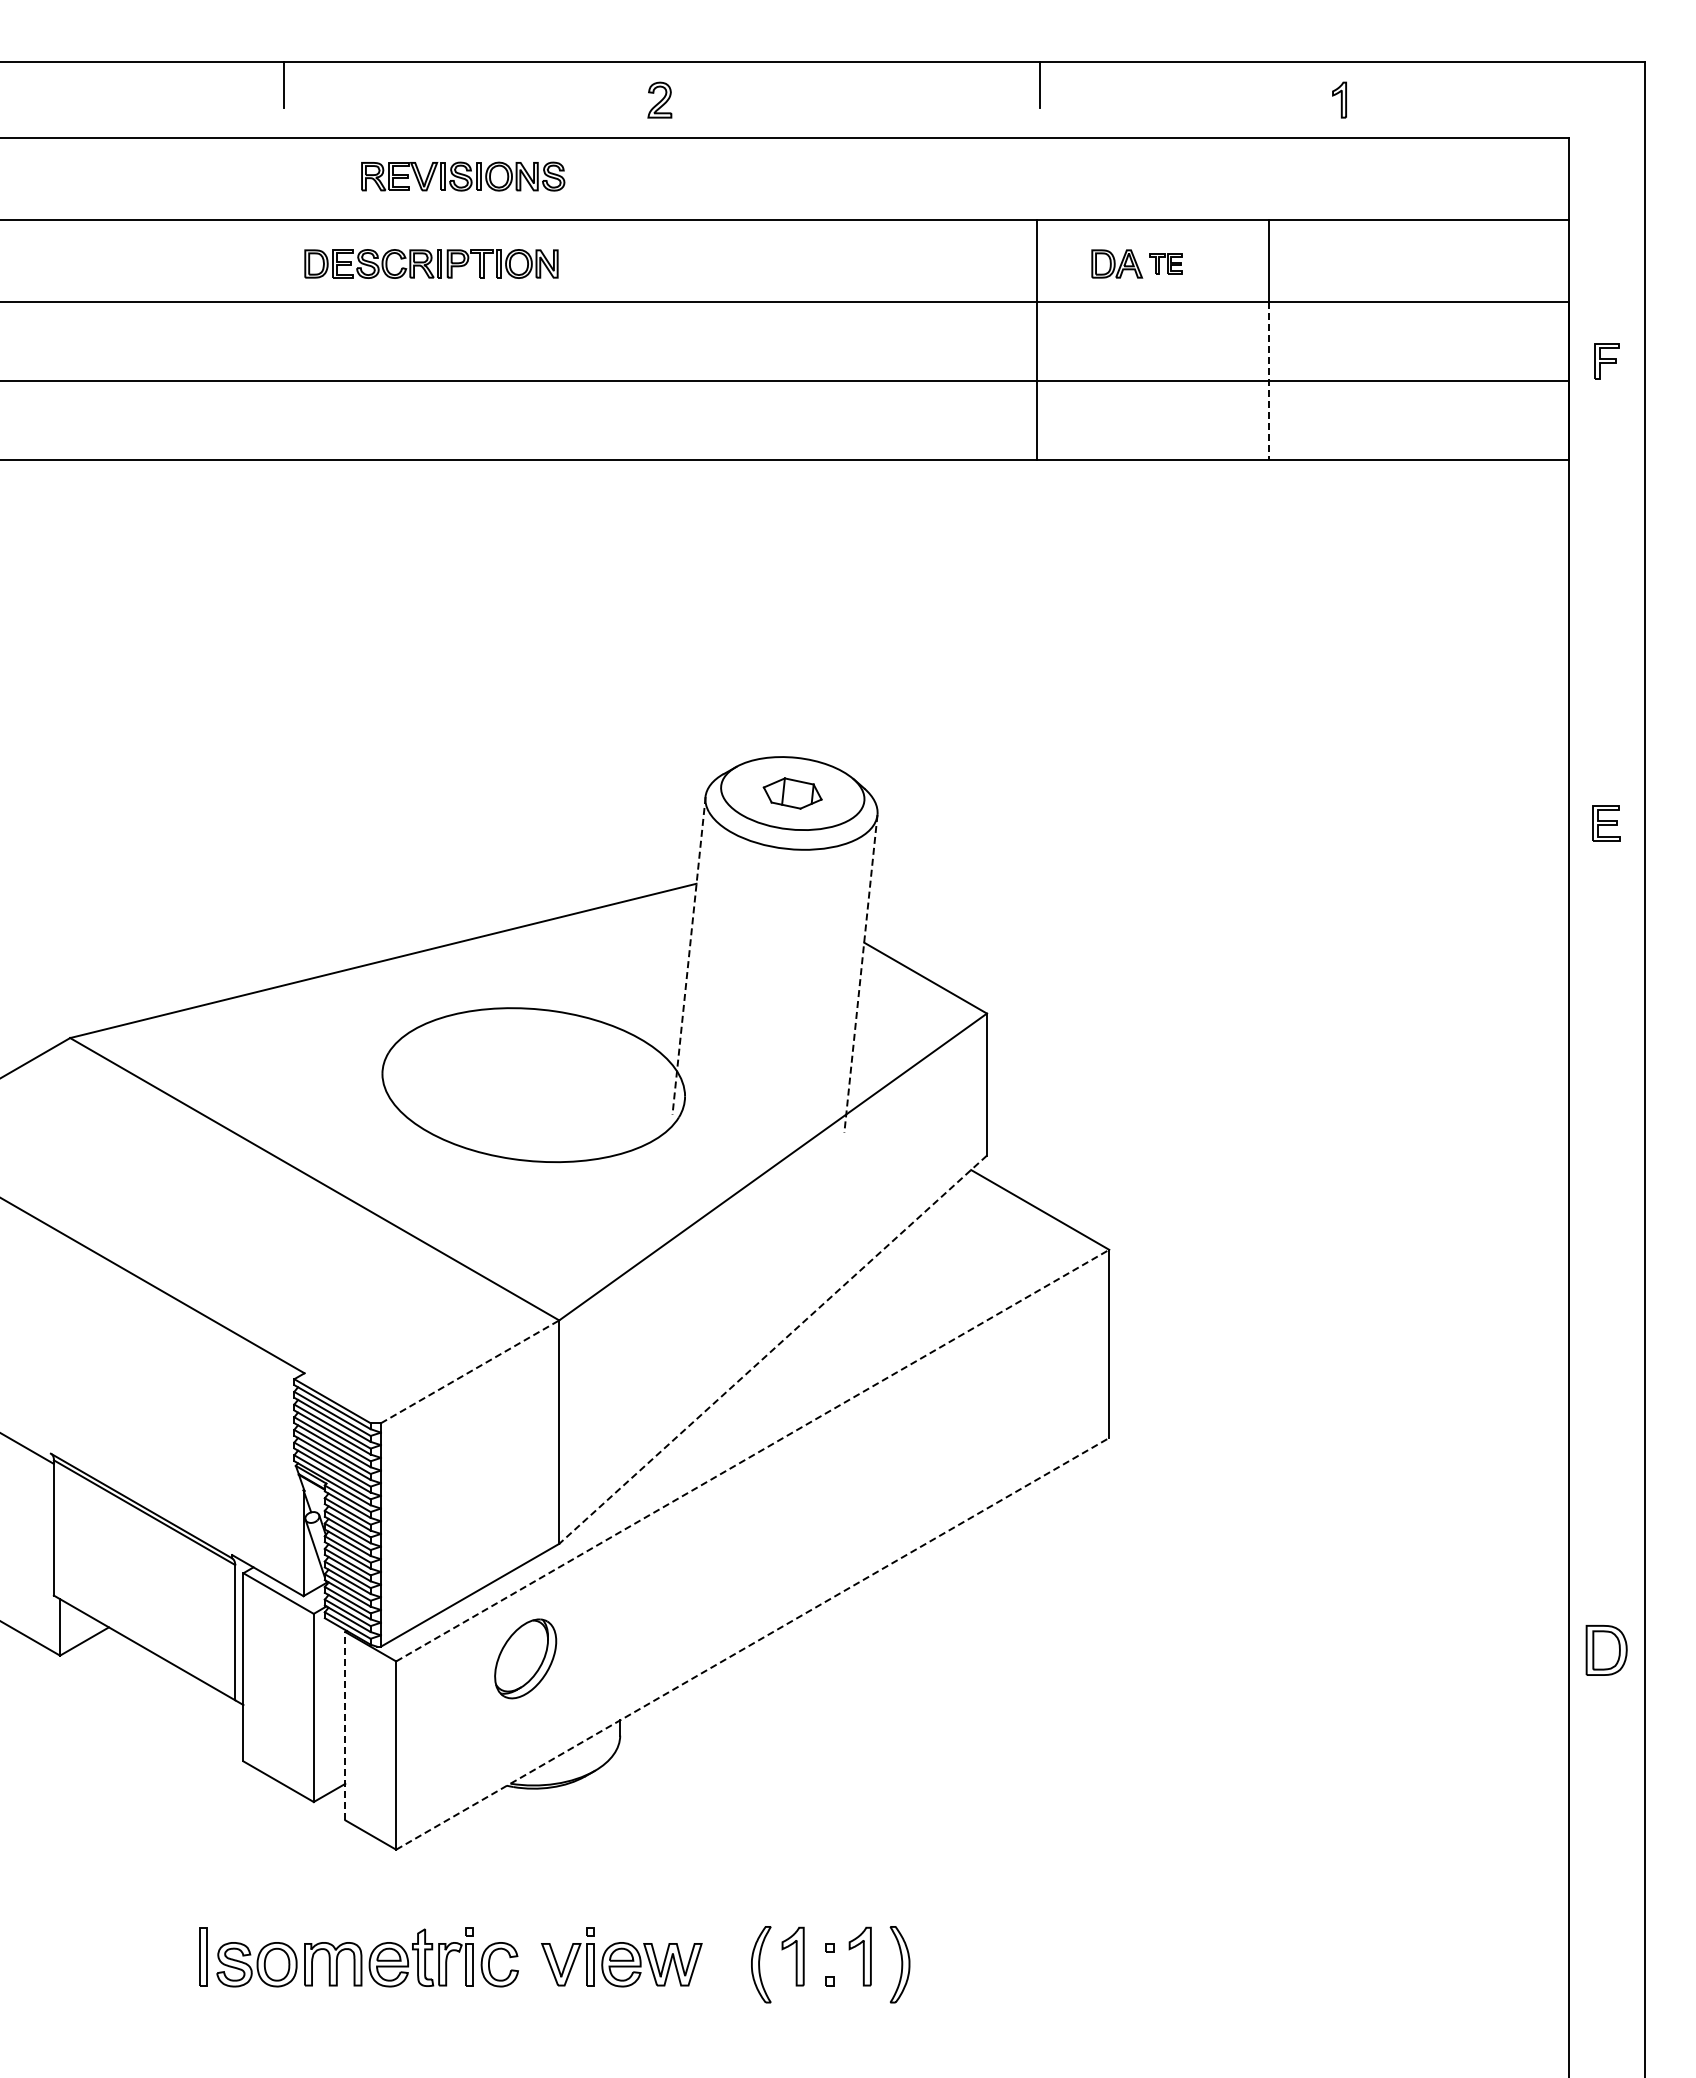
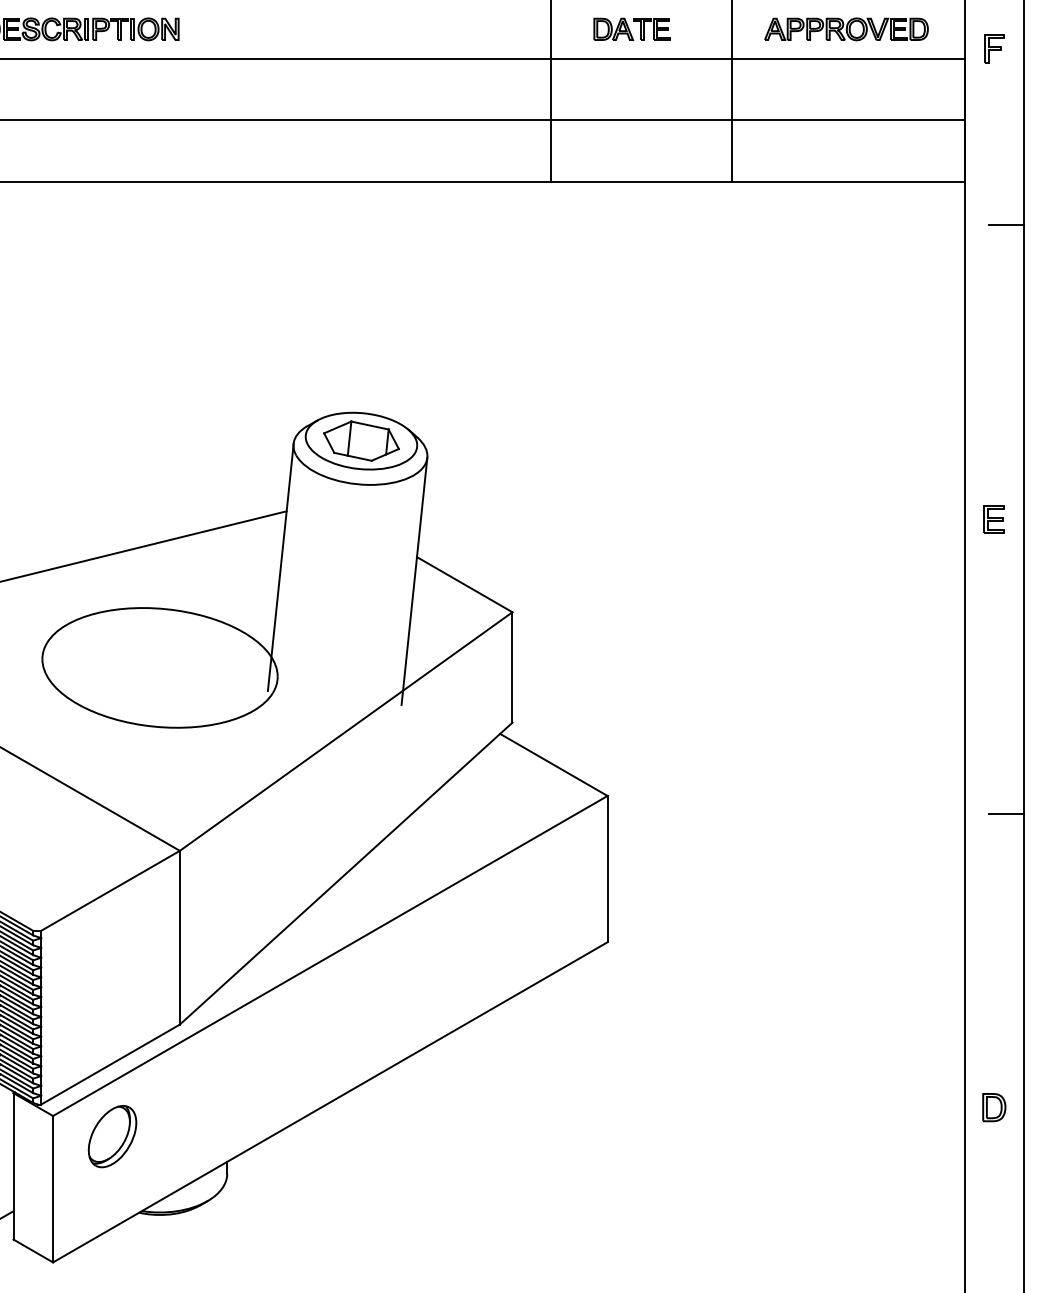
part: (1165, 263) -> (651, 28), size x1.43
part: (1416, 263) -> (846, 28), added
part: (1606, 361) -> (994, 49), moved
line: (1269, 381) -> (732, 120), dashed -> solid
line: (1622, 516) -> (1006, 225), added
part: (792, 793) -> (361, 441), size x1.67
part: (1606, 823) -> (994, 519), moved
line: (689, 955) -> (281, 567), dashed -> solid
line: (860, 973) -> (414, 581), dashed -> solid
line: (1622, 1272) -> (1006, 813), added
line: (773, 1349) -> (346, 873), dashed -> solid
line: (470, 1371) -> (110, 890), dashed -> solid
line: (752, 1455) -> (330, 955), dashed -> solid
line: (752, 1643) -> (330, 1102), dashed -> solid
part: (1606, 1650) -> (994, 1107), size x0.71
part: (525, 1658) -> (112, 1136), moved
line: (345, 1725) -> (13, 1165), dashed -> solid

